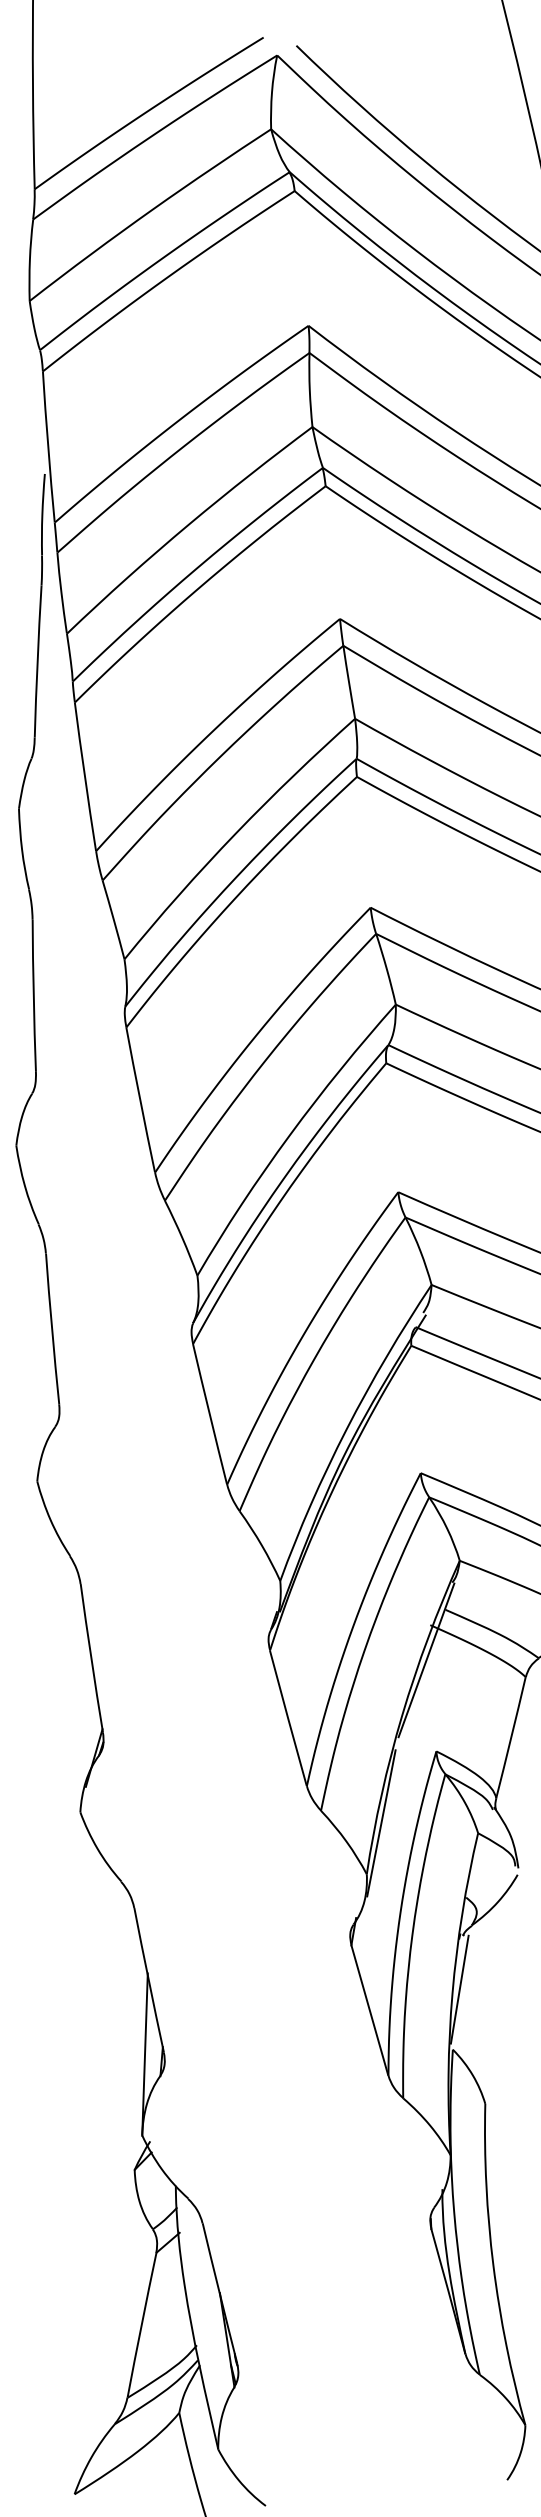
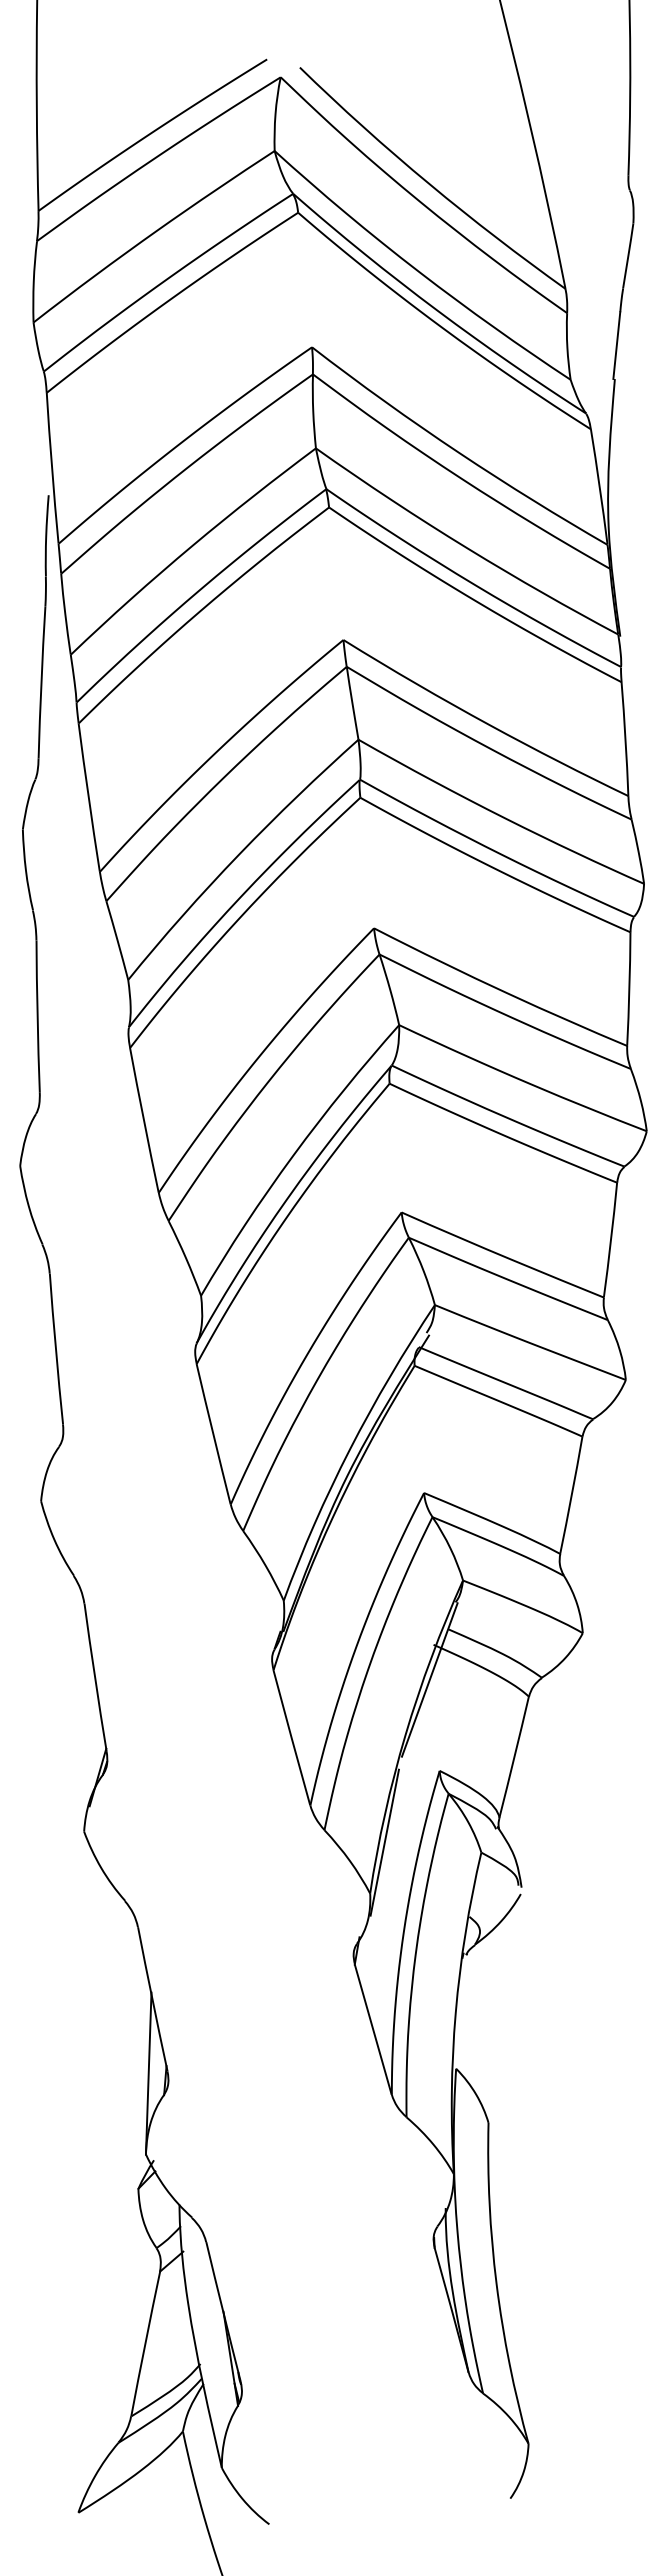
line: (459, 1989) -> (462, 2008), removed

